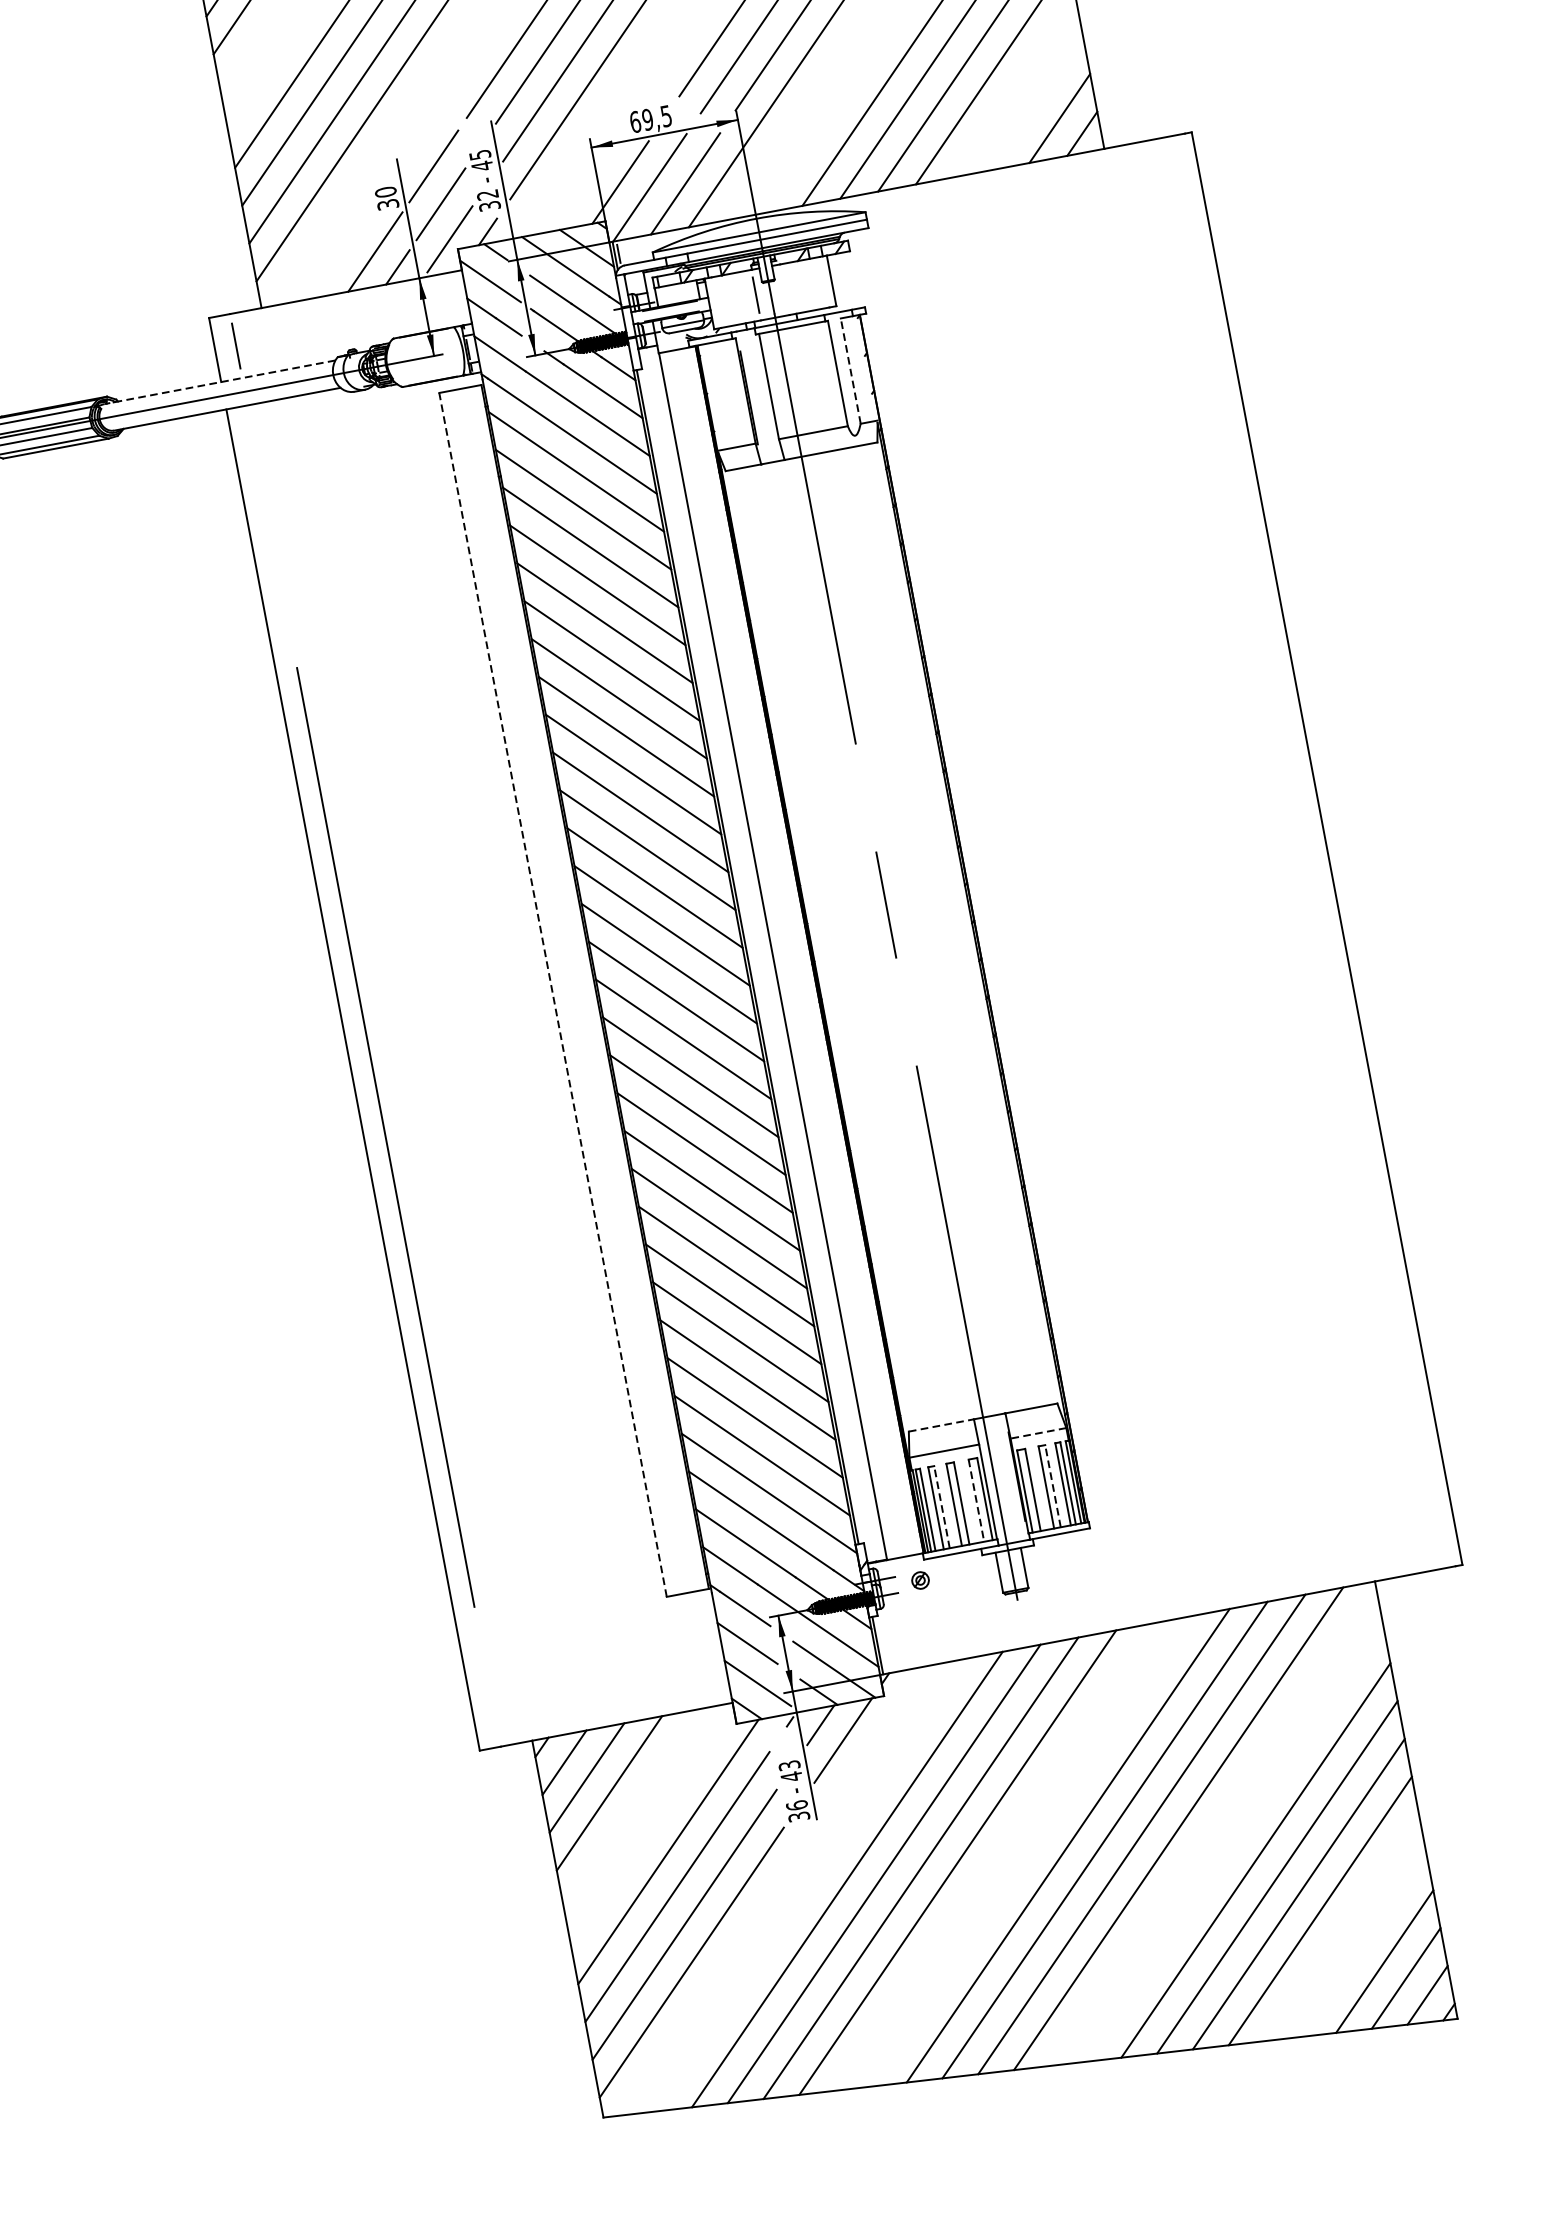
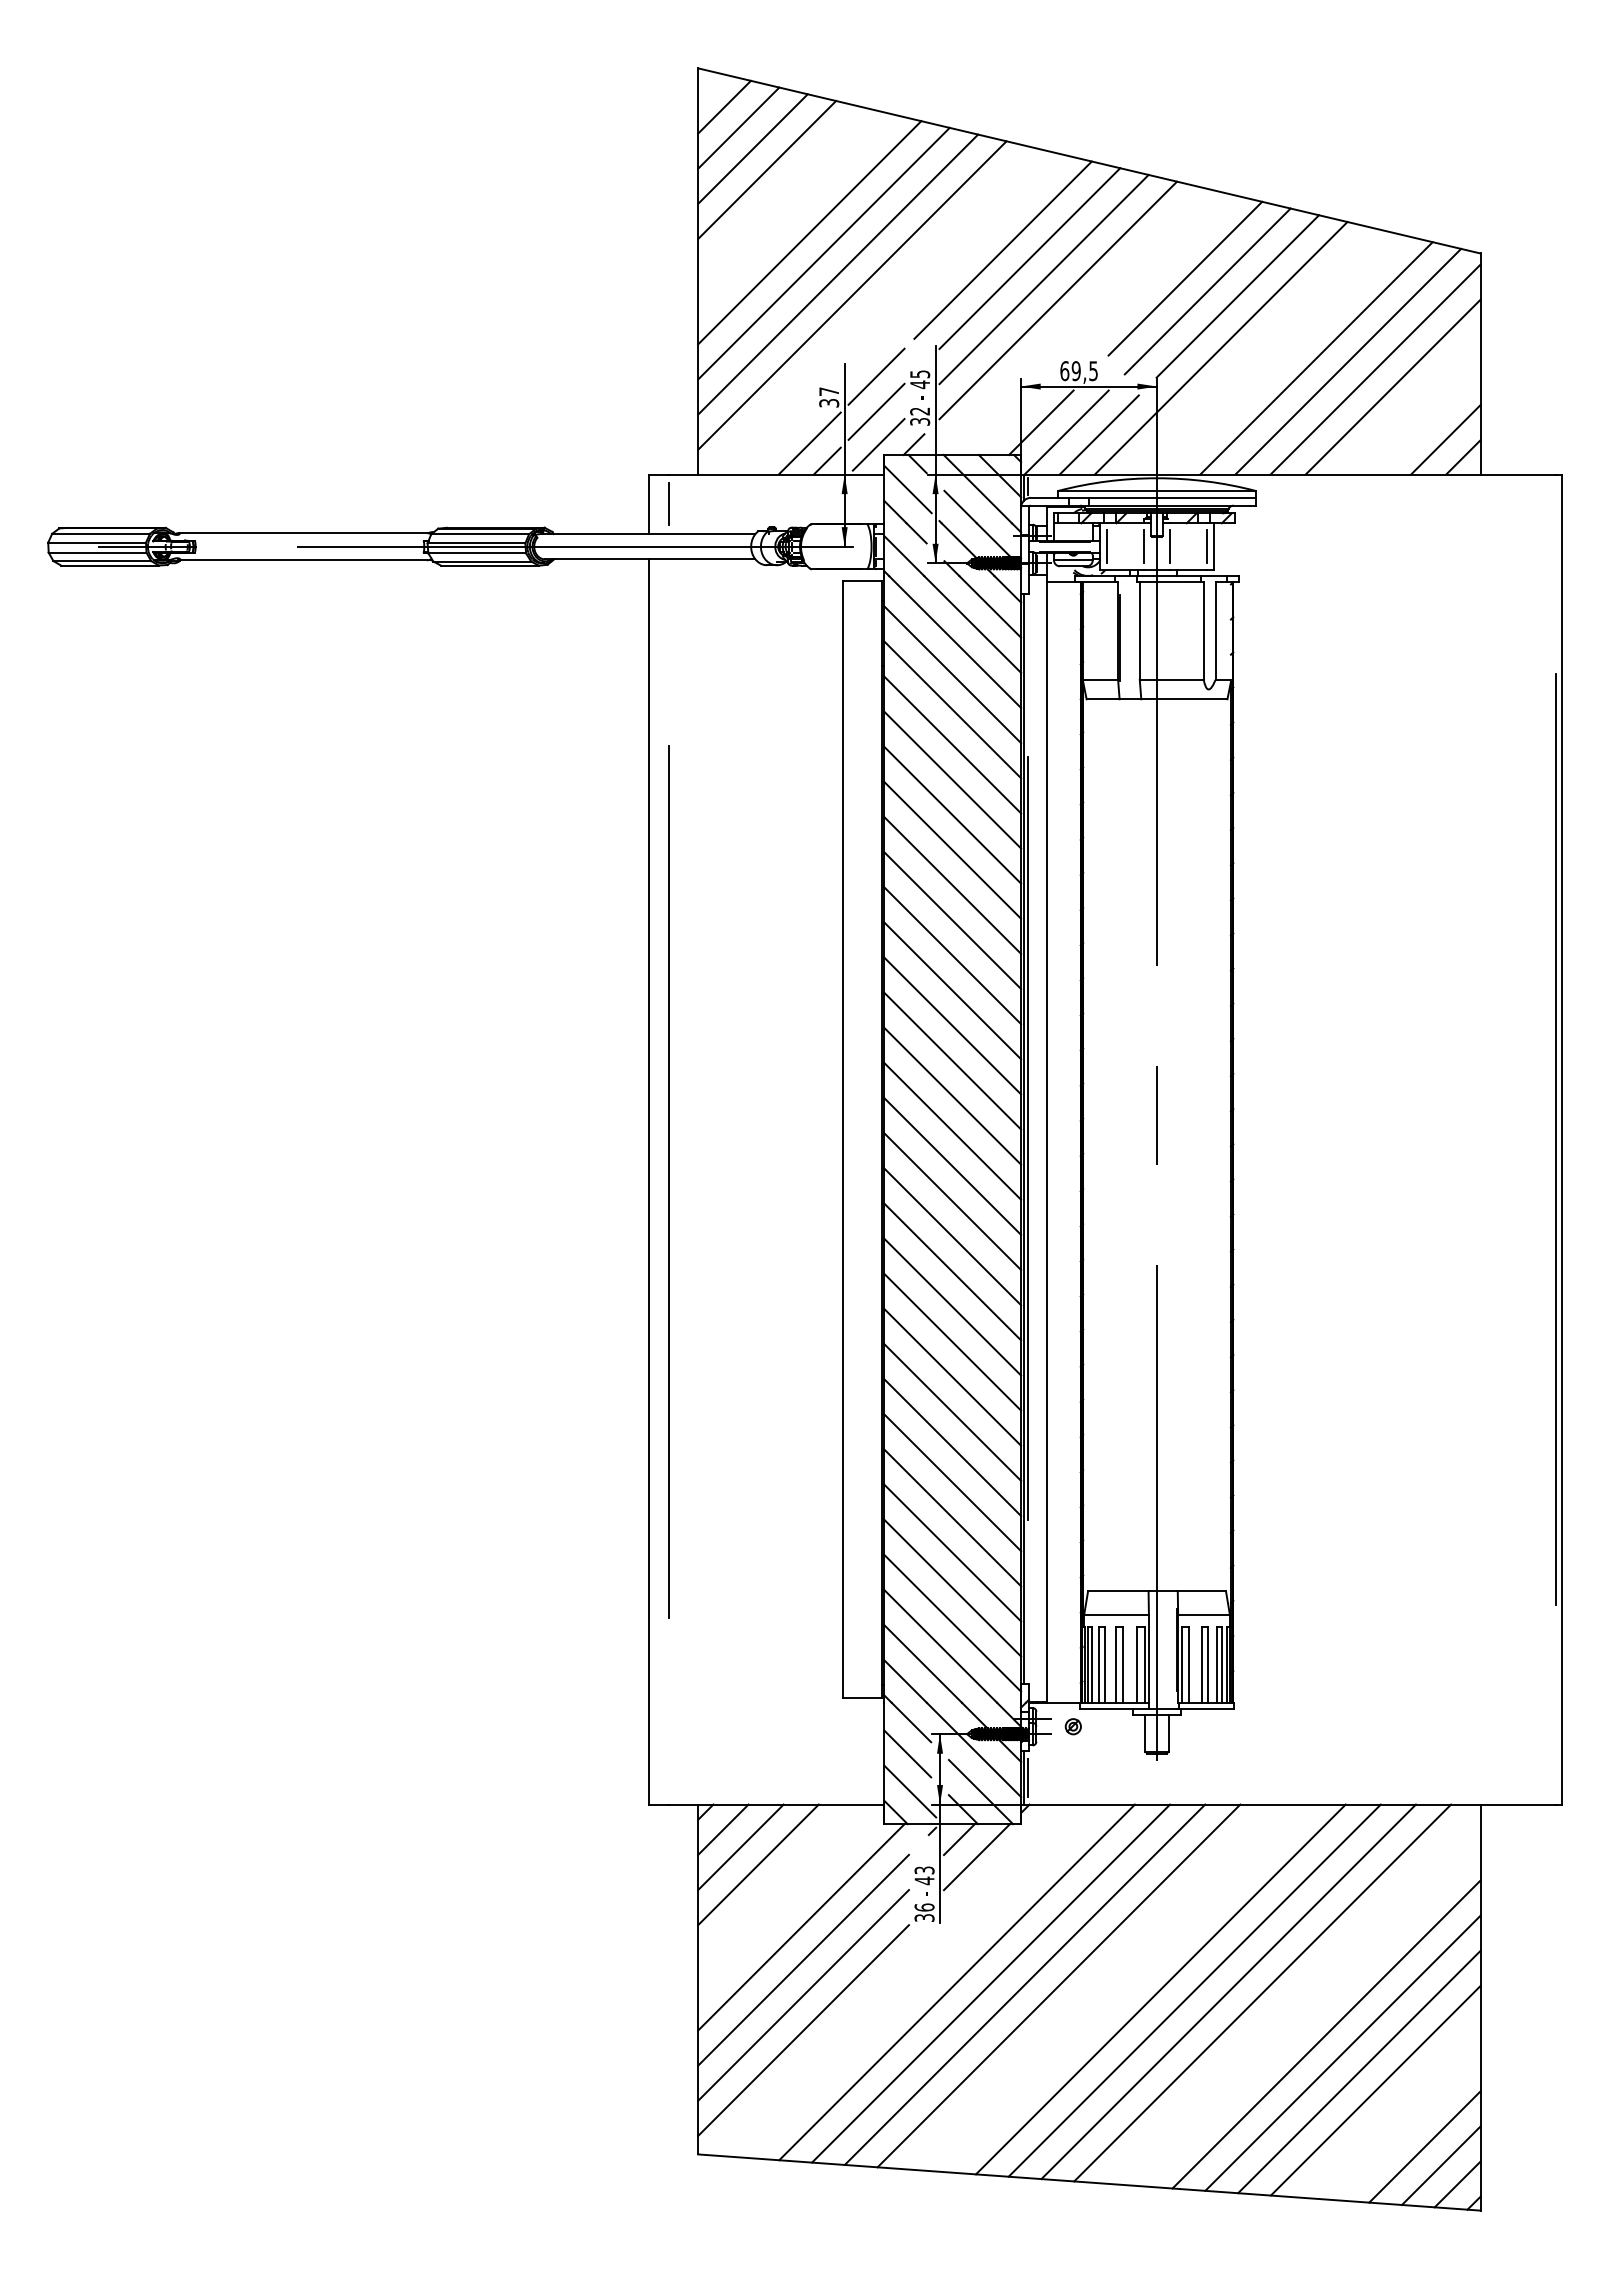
text: (386, 191) -> (829, 391), 30 -> 37
line: (824, 281) -> (1207, 546), added
line: (784, 289) -> (1170, 546), added
line: (716, 302) -> (1106, 546), added
line: (850, 370) -> (1215, 630), dashed -> solid
line: (219, 382) -> (647, 534), dashed -> solid
line: (1320, 849) -> (1555, 1139), added
line: (751, 956) -> (1027, 1138), added
line: (553, 994) -> (843, 1139), dashed -> solid
line: (385, 1137) -> (668, 1181), moved
line: (941, 1425) -> (1118, 1591), dashed -> solid
line: (1038, 1432) -> (1204, 1614), dashed -> solid
line: (1053, 1485) -> (1208, 1664), dashed -> solid
line: (976, 1501) -> (1136, 1665), dashed -> solid
line: (942, 1506) -> (1105, 1664), dashed -> solid
line: (881, 1644) -> (1027, 1777), added

